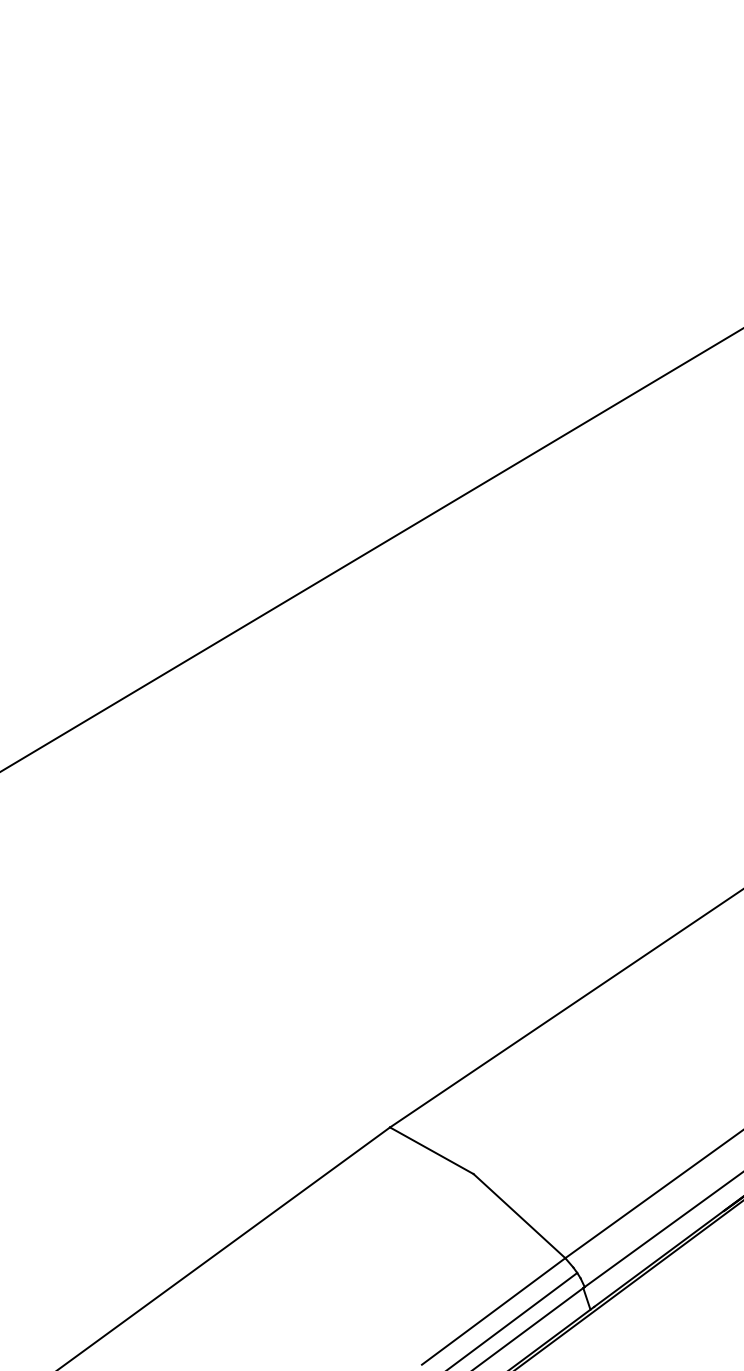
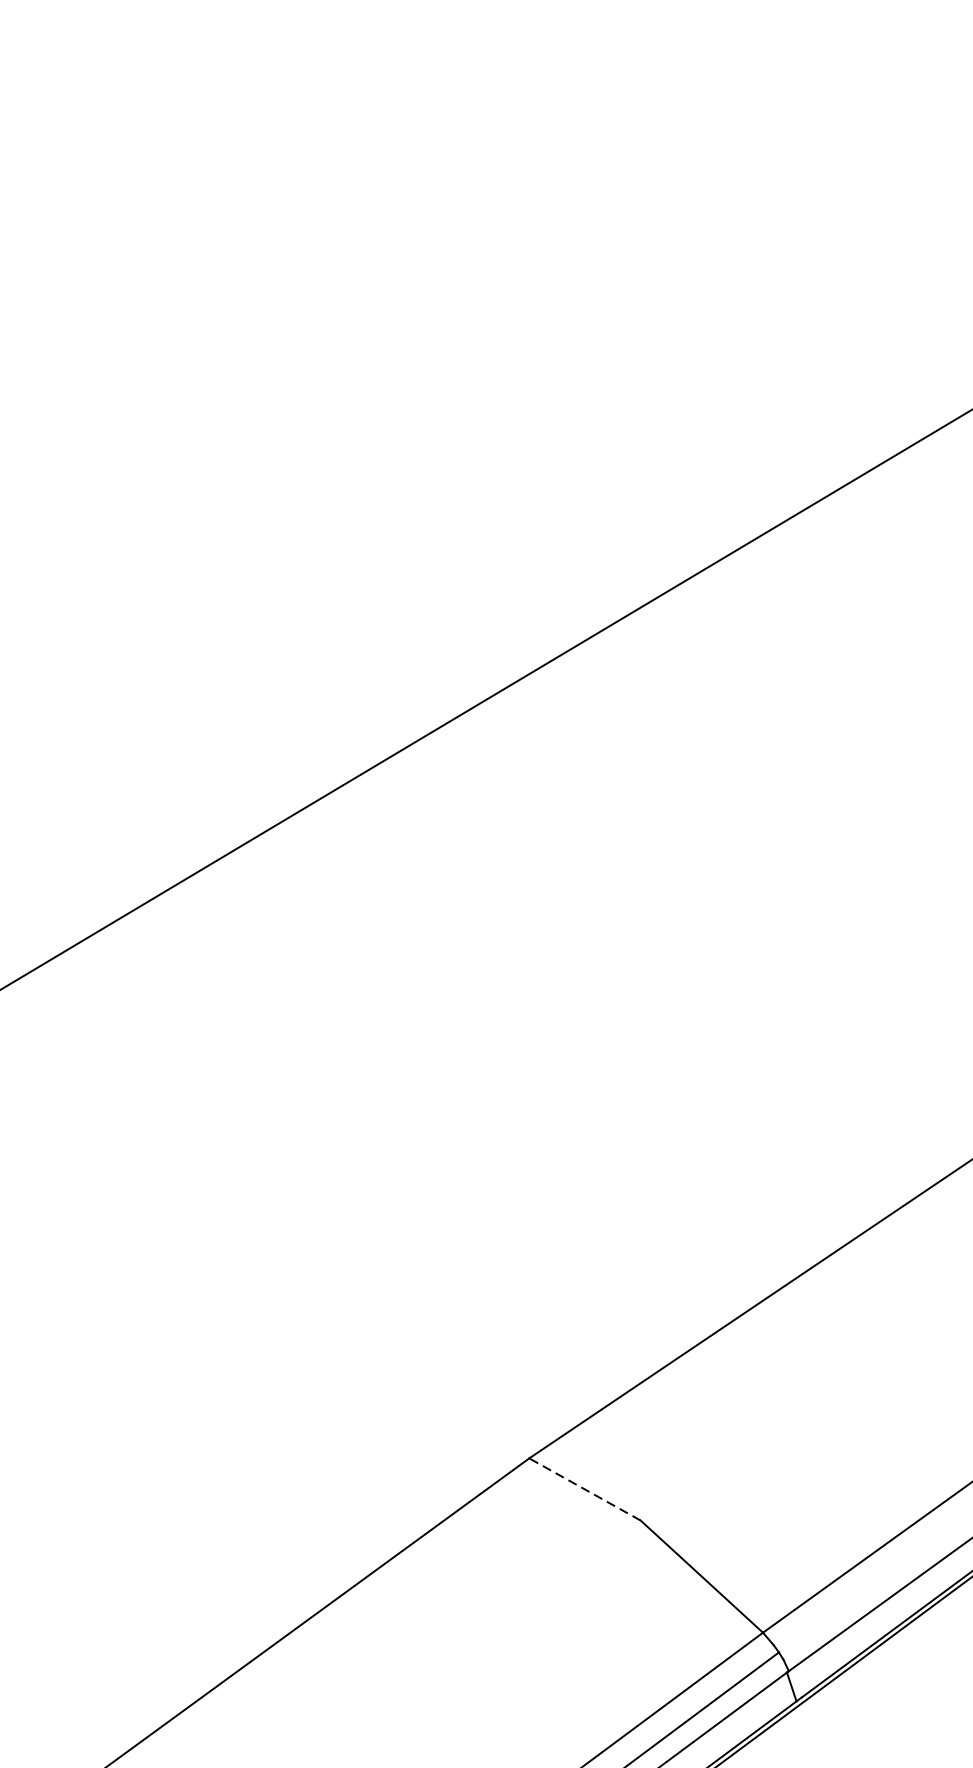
line: (431, 1150) -> (584, 1489), solid -> dashed

